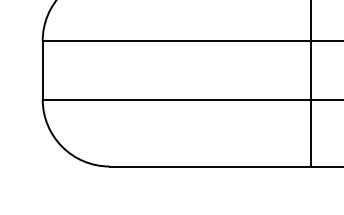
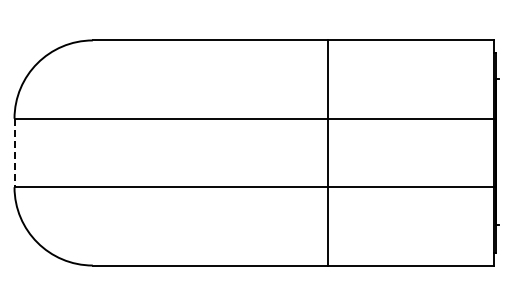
line: (42, 70) -> (14, 153), solid -> dashed

